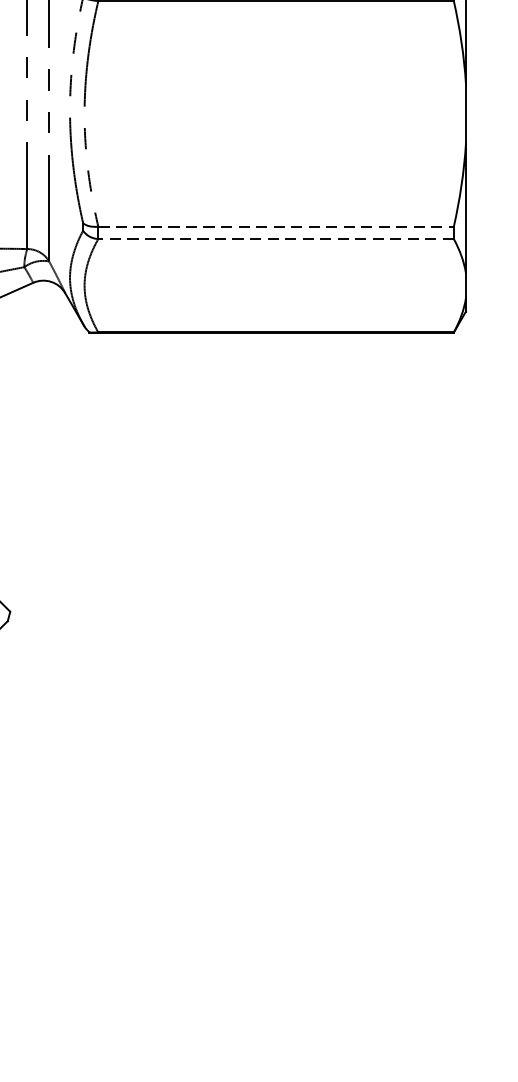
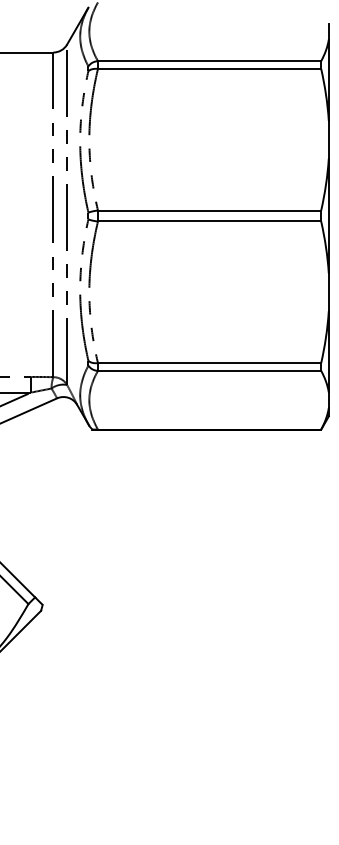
line: (275, 227) -> (209, 363), dashed -> solid
line: (275, 238) -> (209, 370), dashed -> solid

